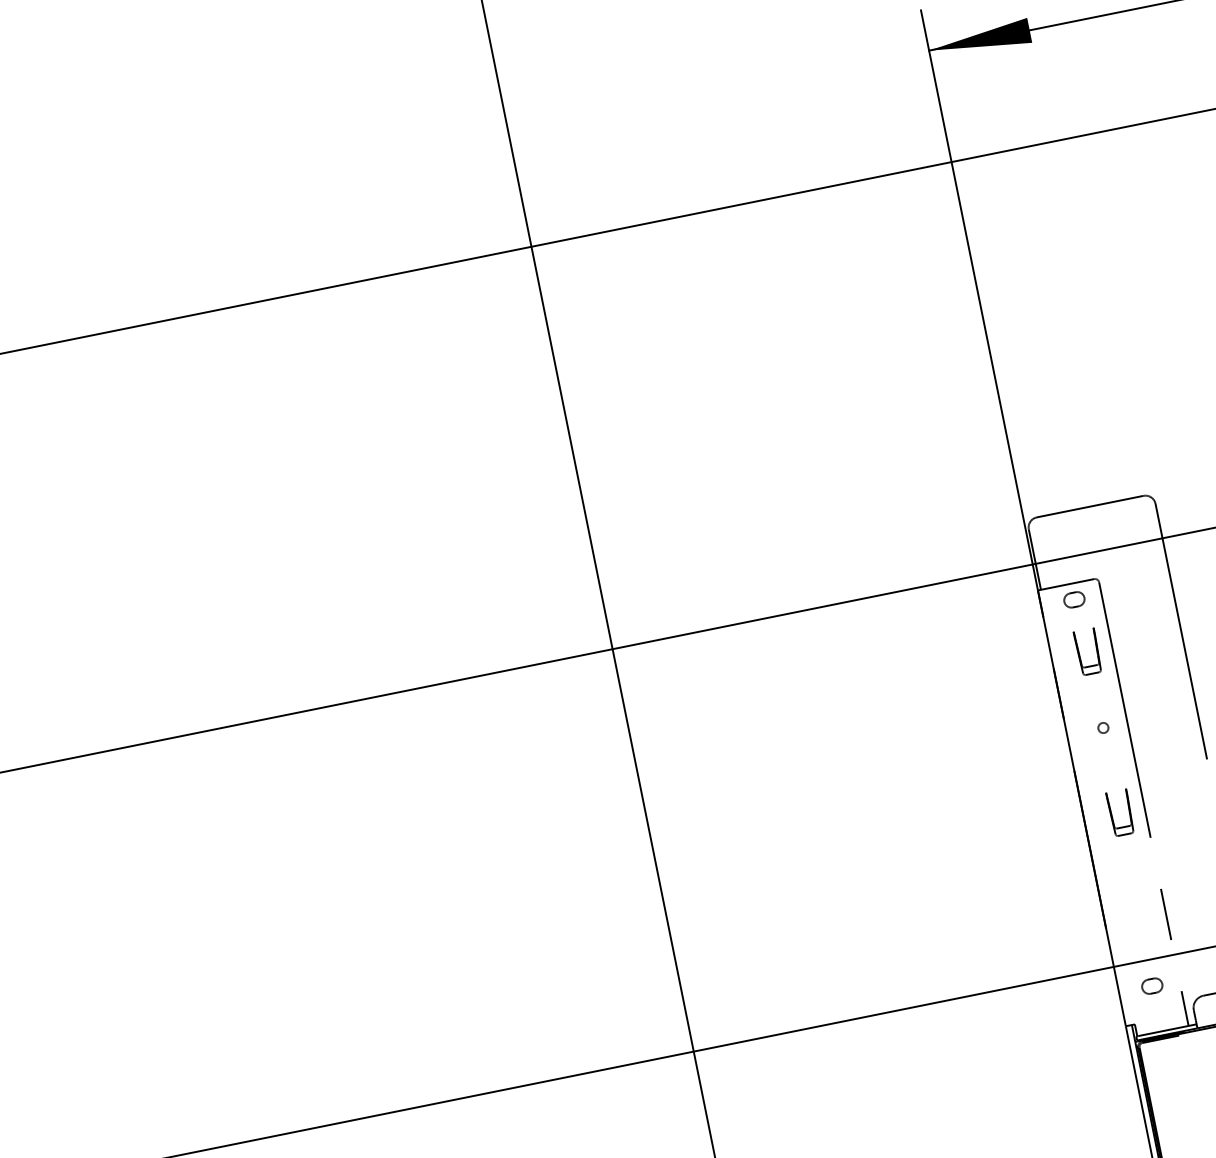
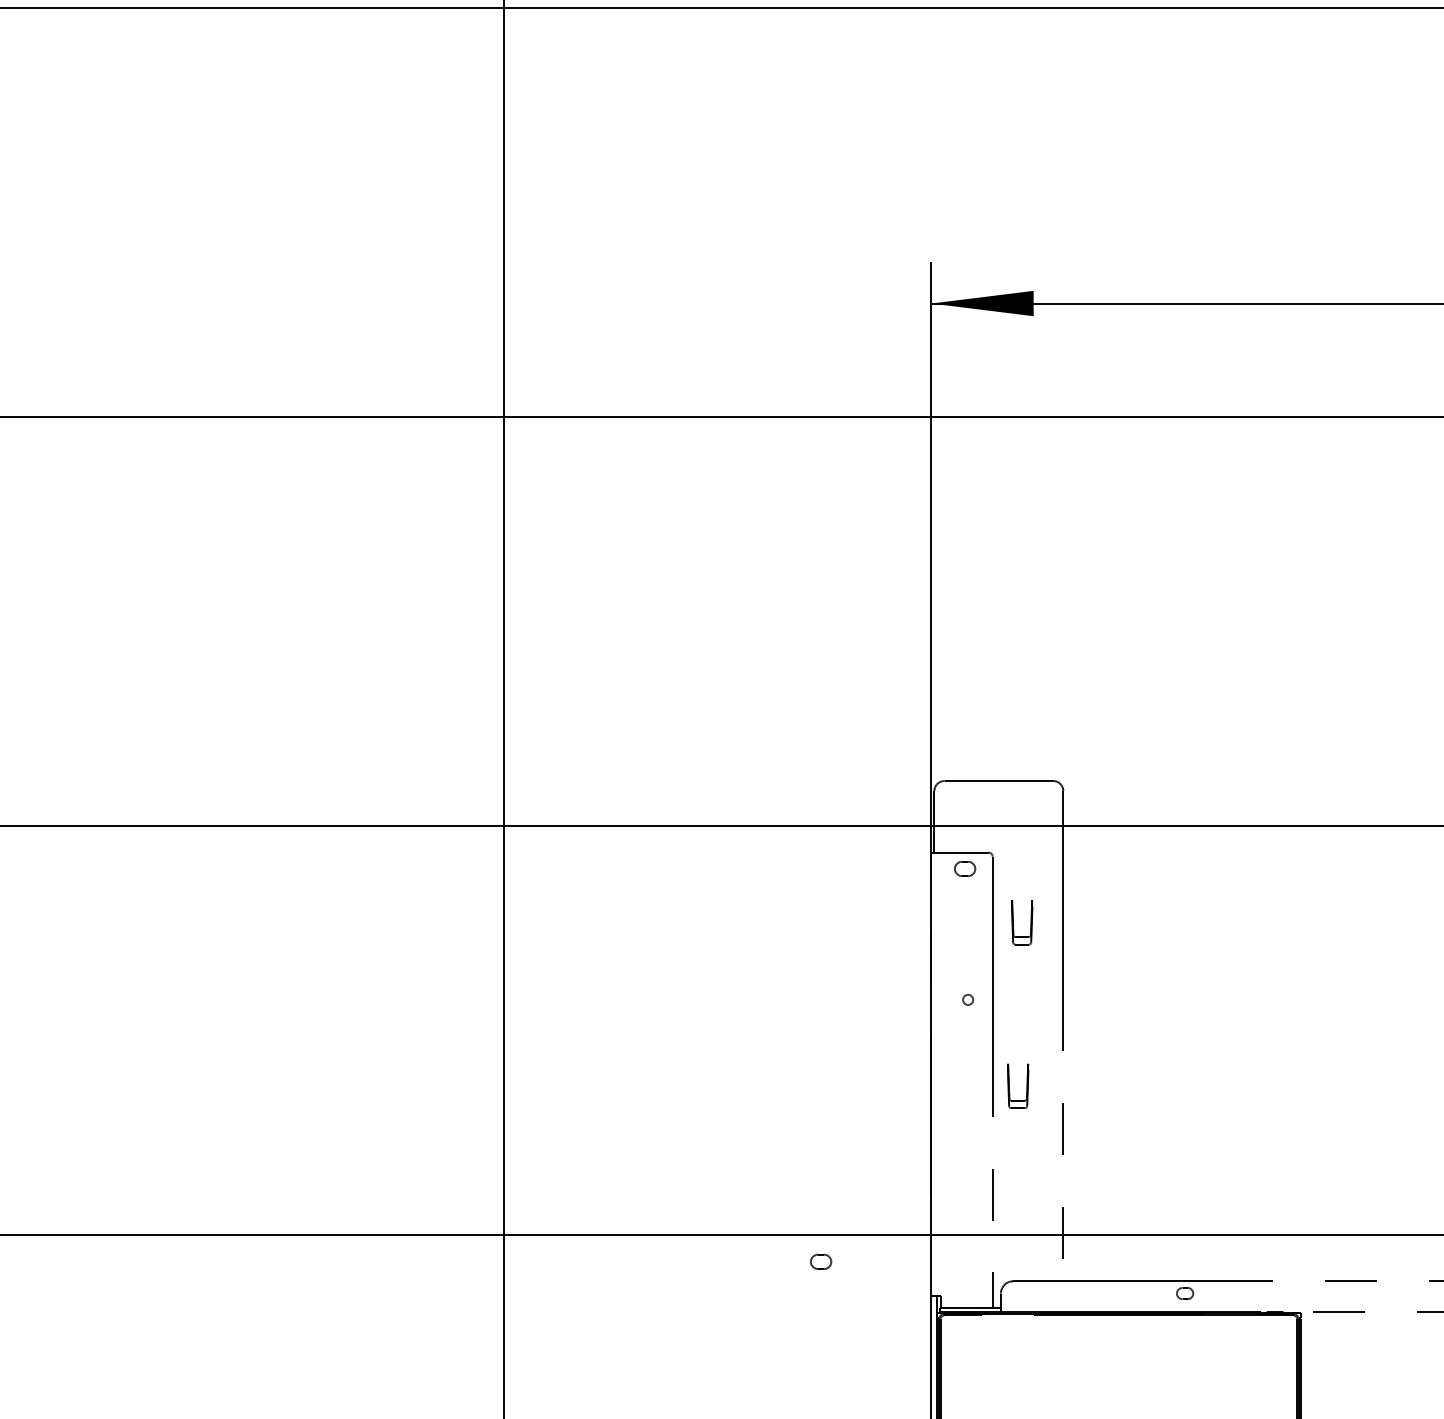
part: (1096, 650) -> (1030, 922), moved
part: (1128, 811) -> (1026, 1086), moved
part: (1152, 985) -> (821, 1261), moved

